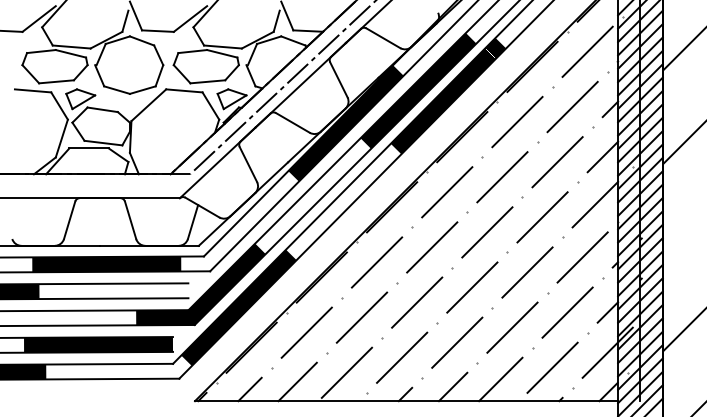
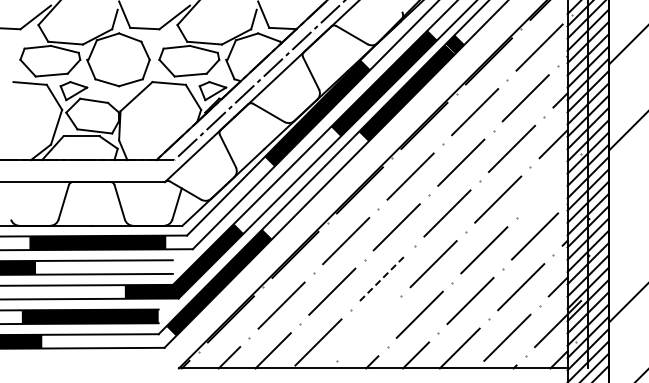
line: (595, 204) -> (546, 187), removed
line: (416, 302) -> (382, 277), solid -> dashed
line: (402, 357) -> (369, 328), removed

